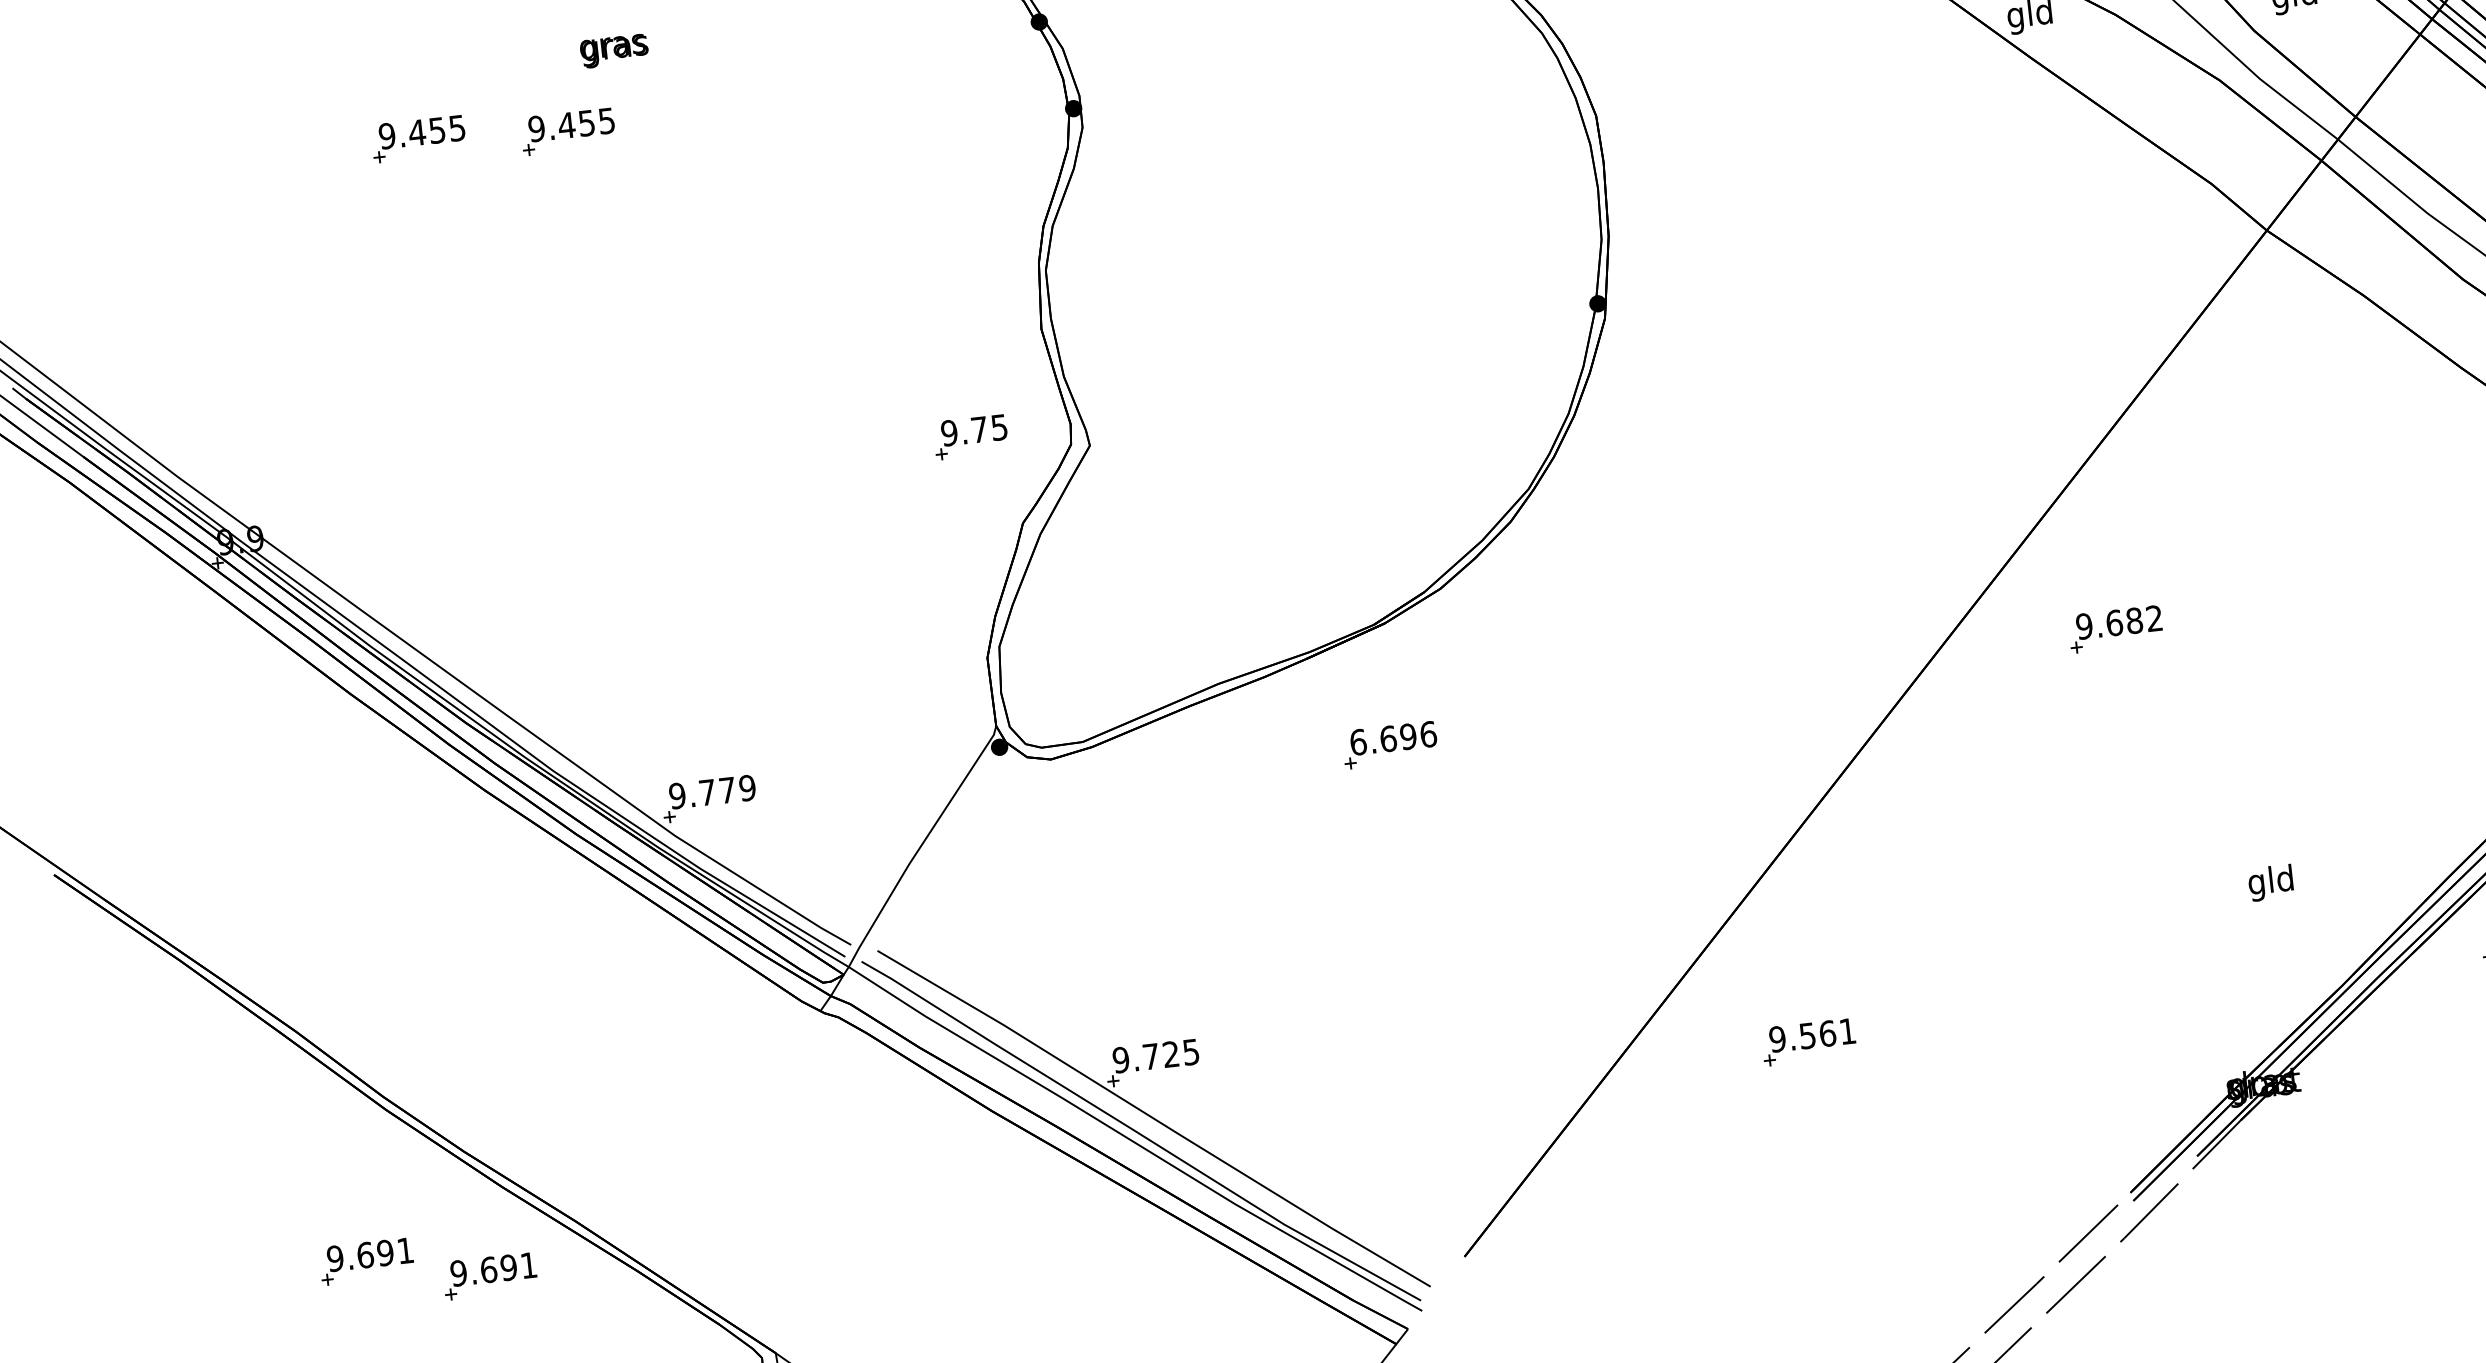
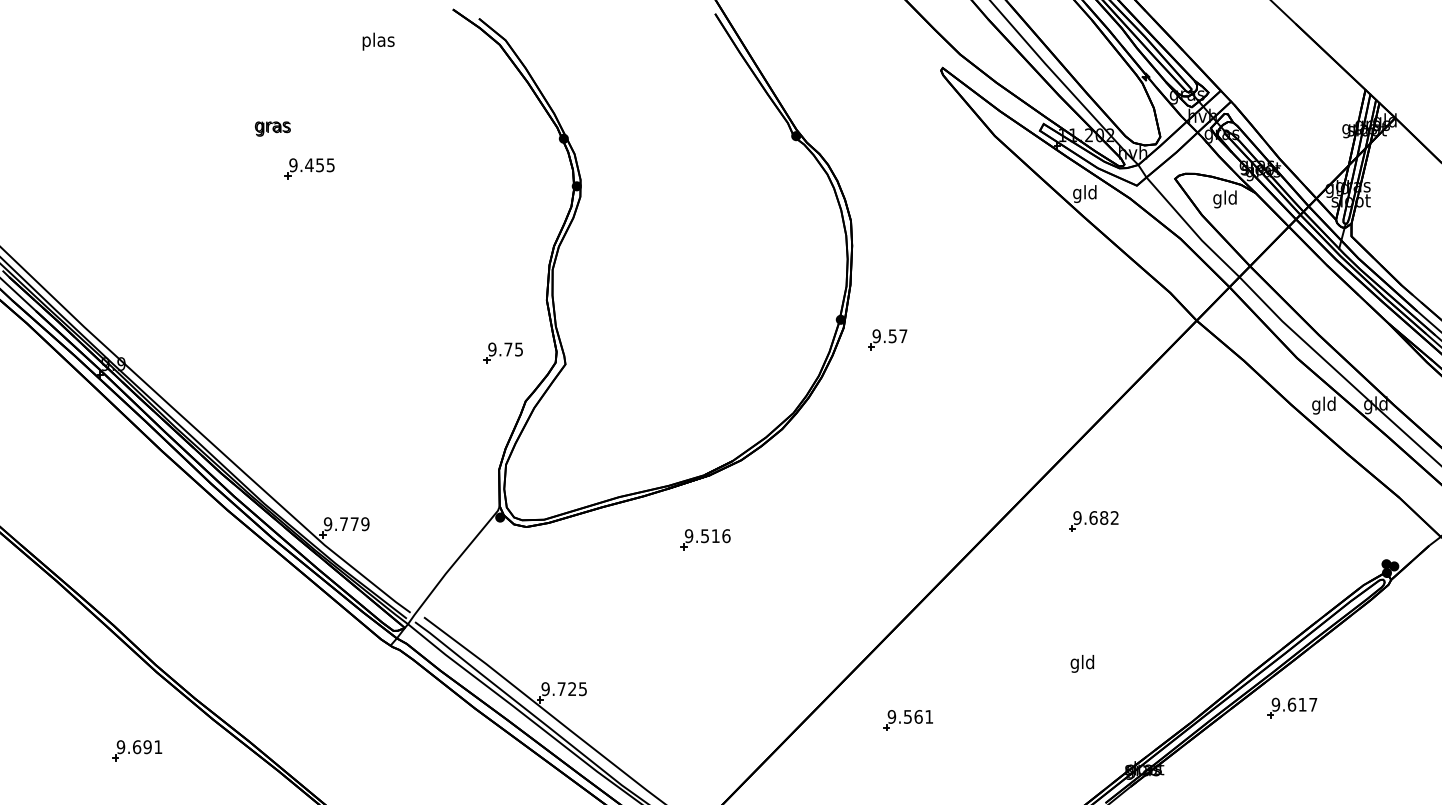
text: (613, 50) -> (272, 128), moved
part: (418, 138) -> (230, 163), removed
part: (1689, 331) -> (887, 339), added
text: (1381, 740) -> (701, 536), 6.696 -> 9.516
text: (2271, 882) -> (1082, 663), moved
part: (490, 1276) -> (201, 765), removed

